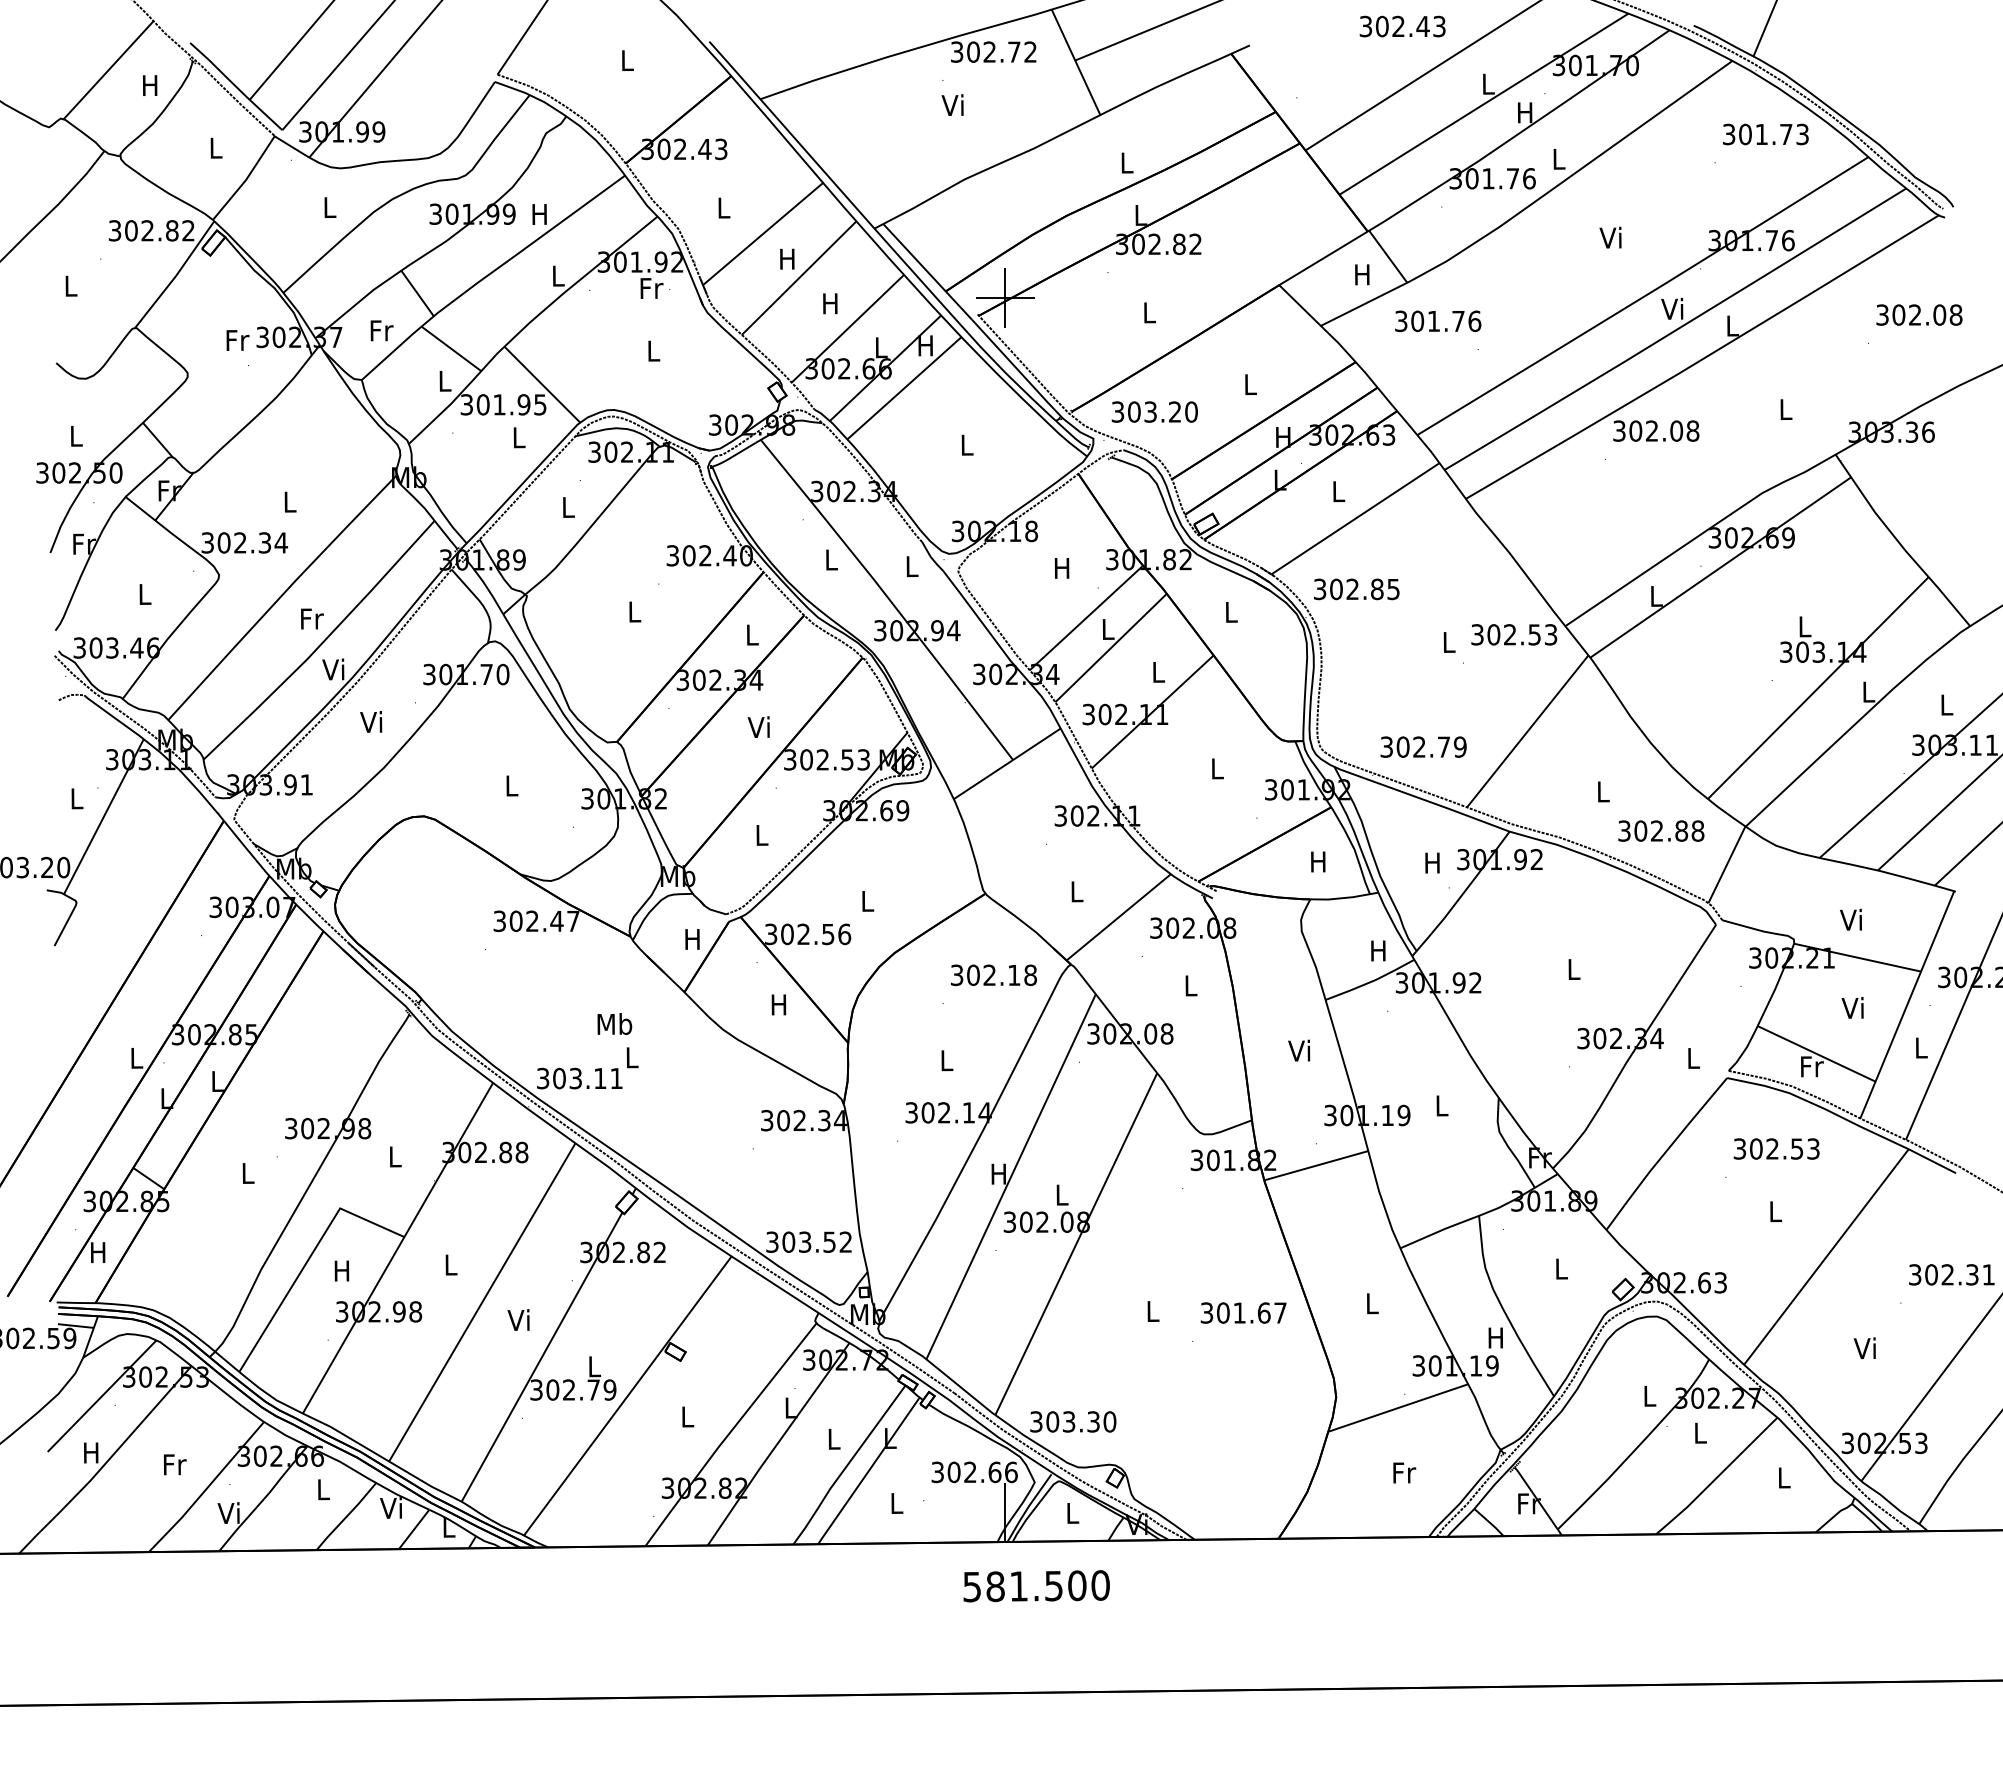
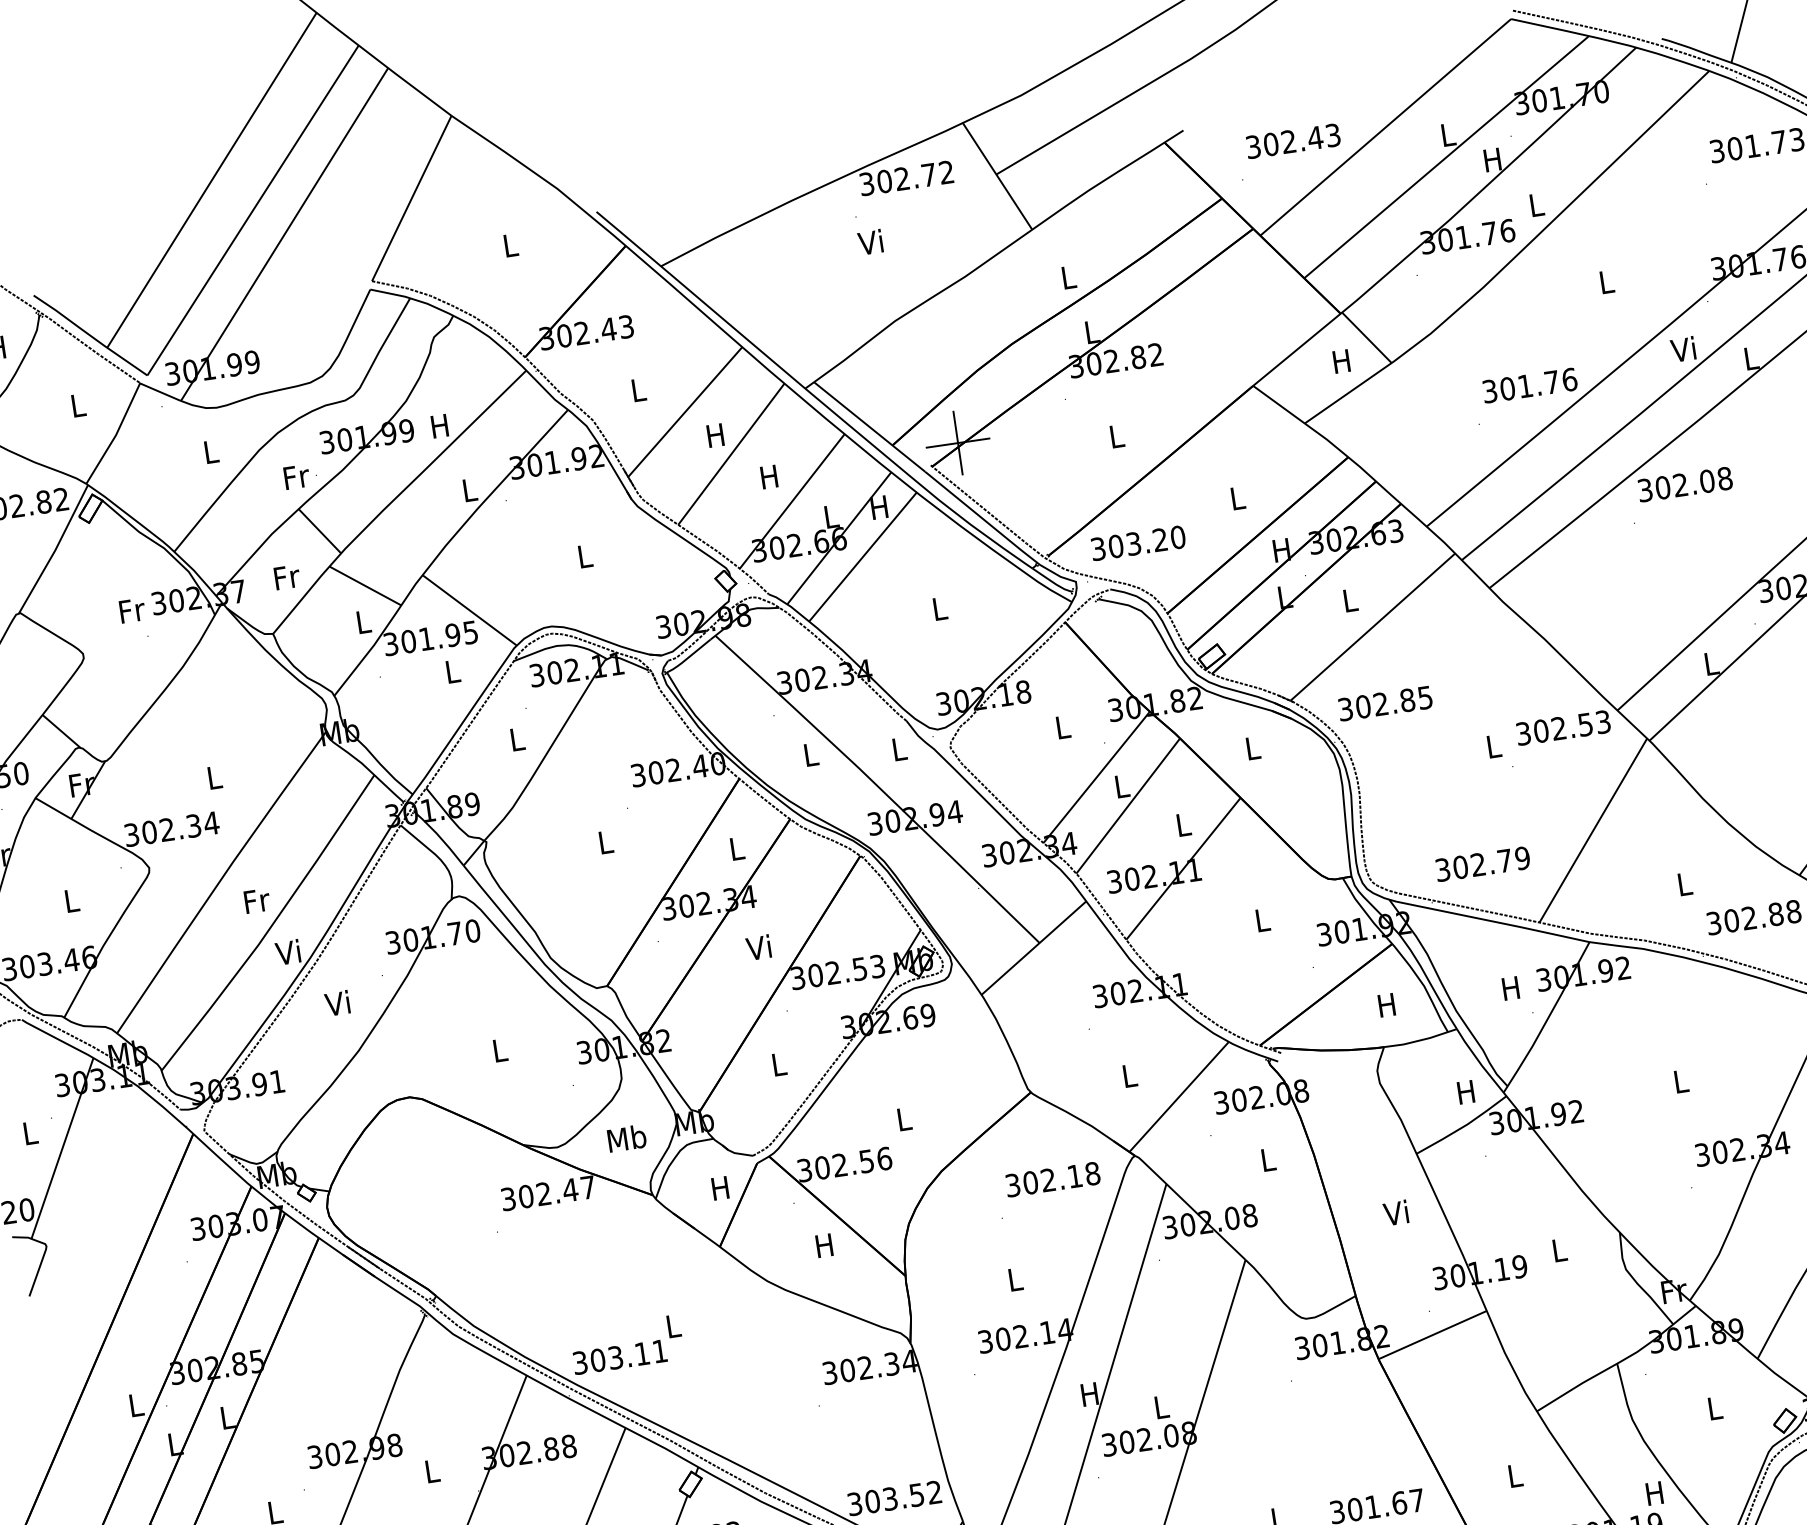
text: (1402, 26) -> (1293, 141), moved
text: (1610, 237) -> (1604, 281), Vi -> L
text: (655, 288) -> (300, 476), moved
text: (1438, 321) -> (1530, 385), moved
text: (1061, 568) -> (1061, 727), H -> L
text: (614, 1023) -> (626, 1137), moved

